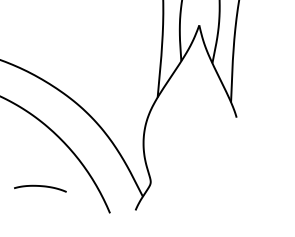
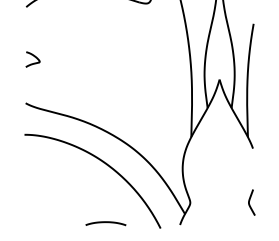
curve: (40, 186) -> (105, 222), moved
curve: (227, 187) -> (249, 202), added

